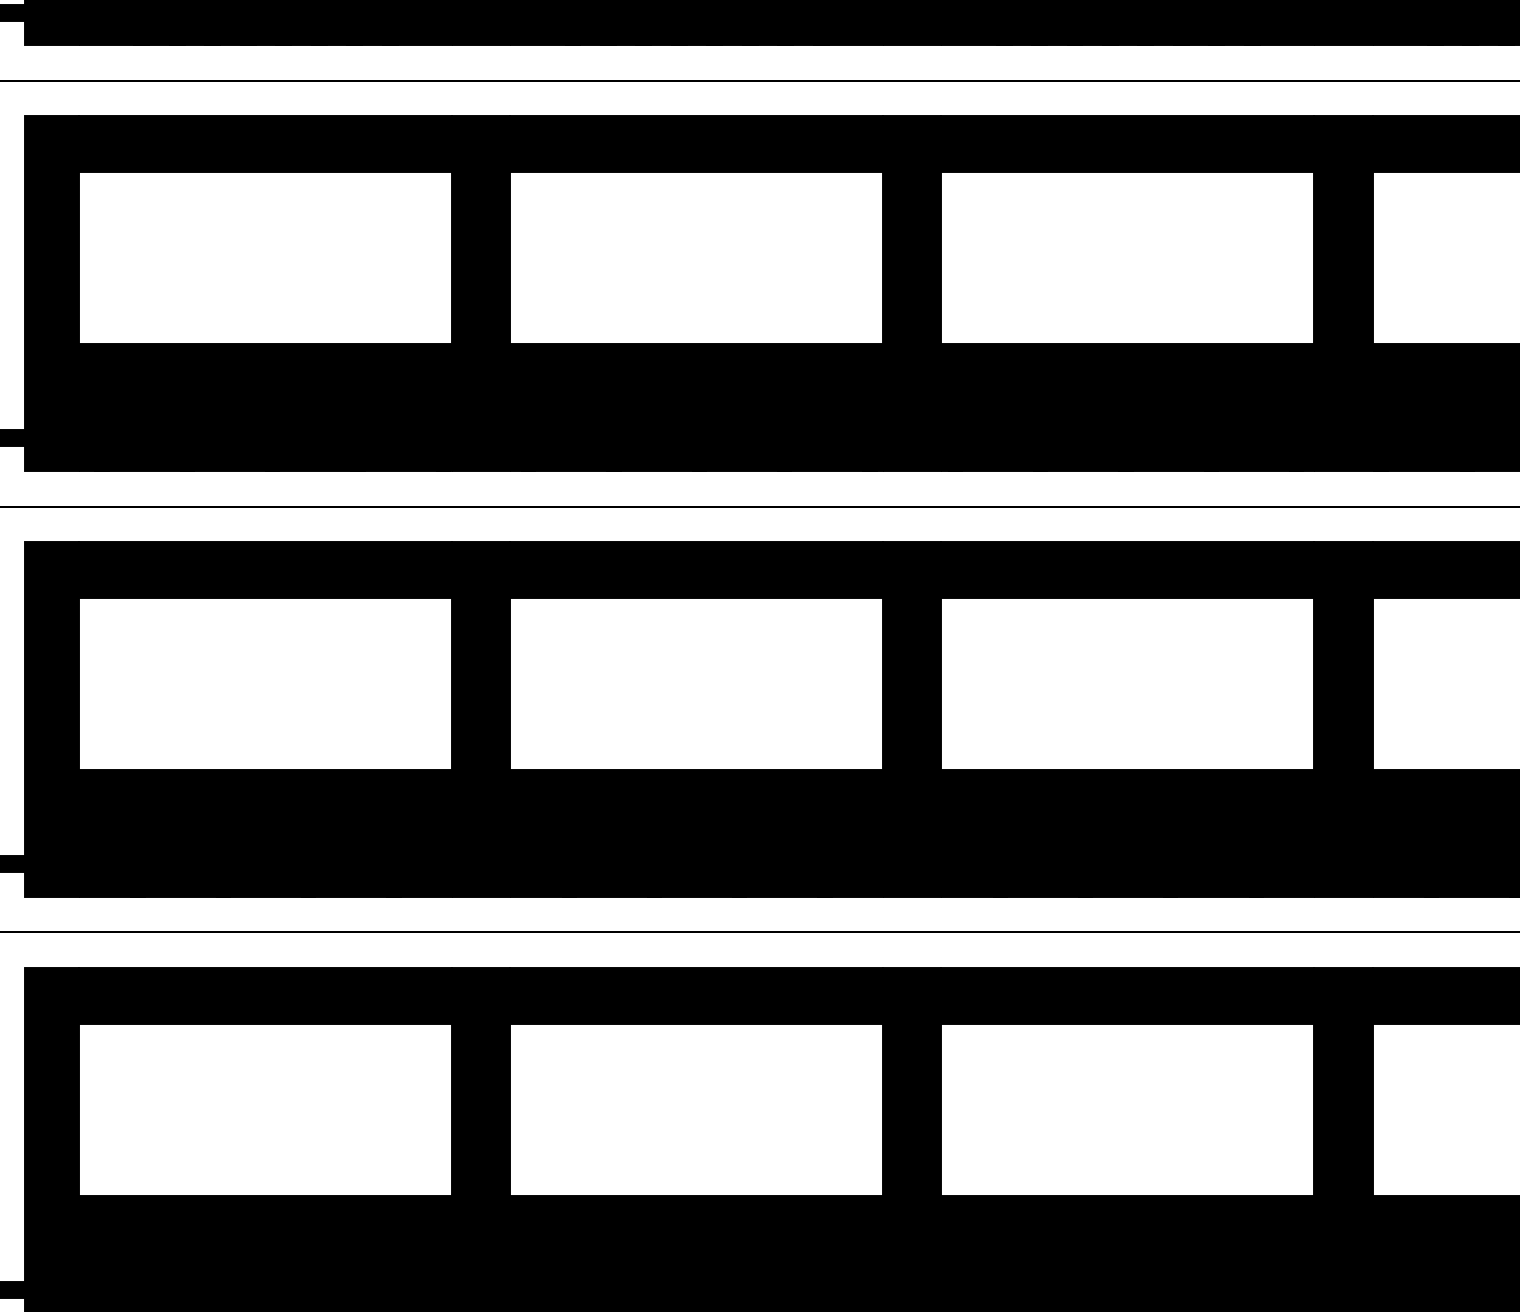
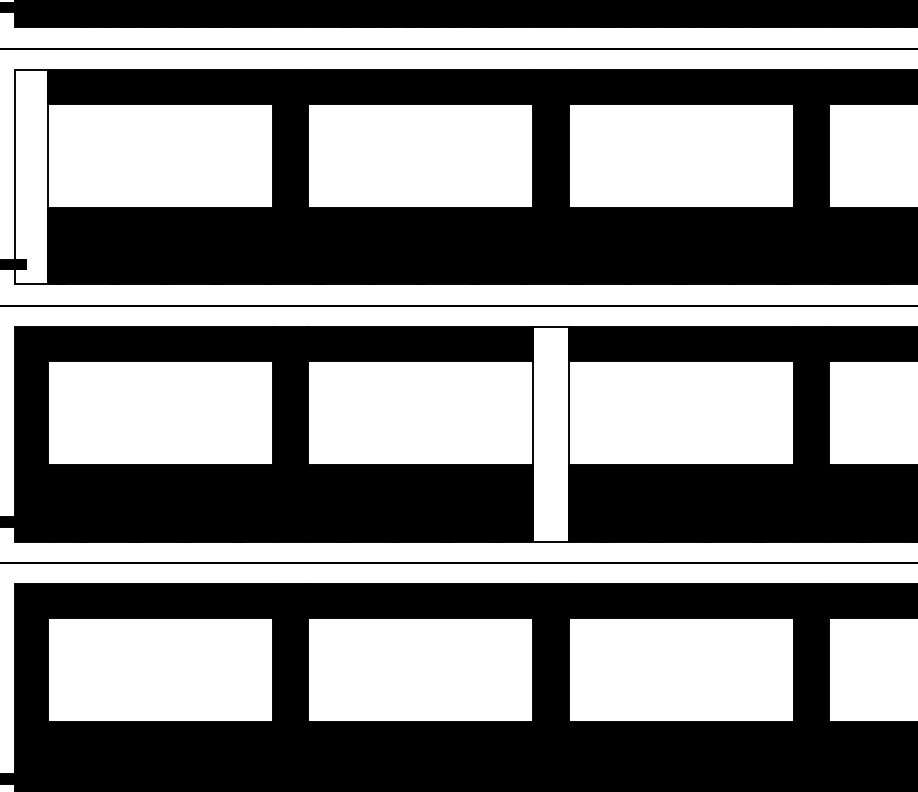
fill: (52, 294) -> (31, 177), removed
fill: (911, 719) -> (550, 434), removed

